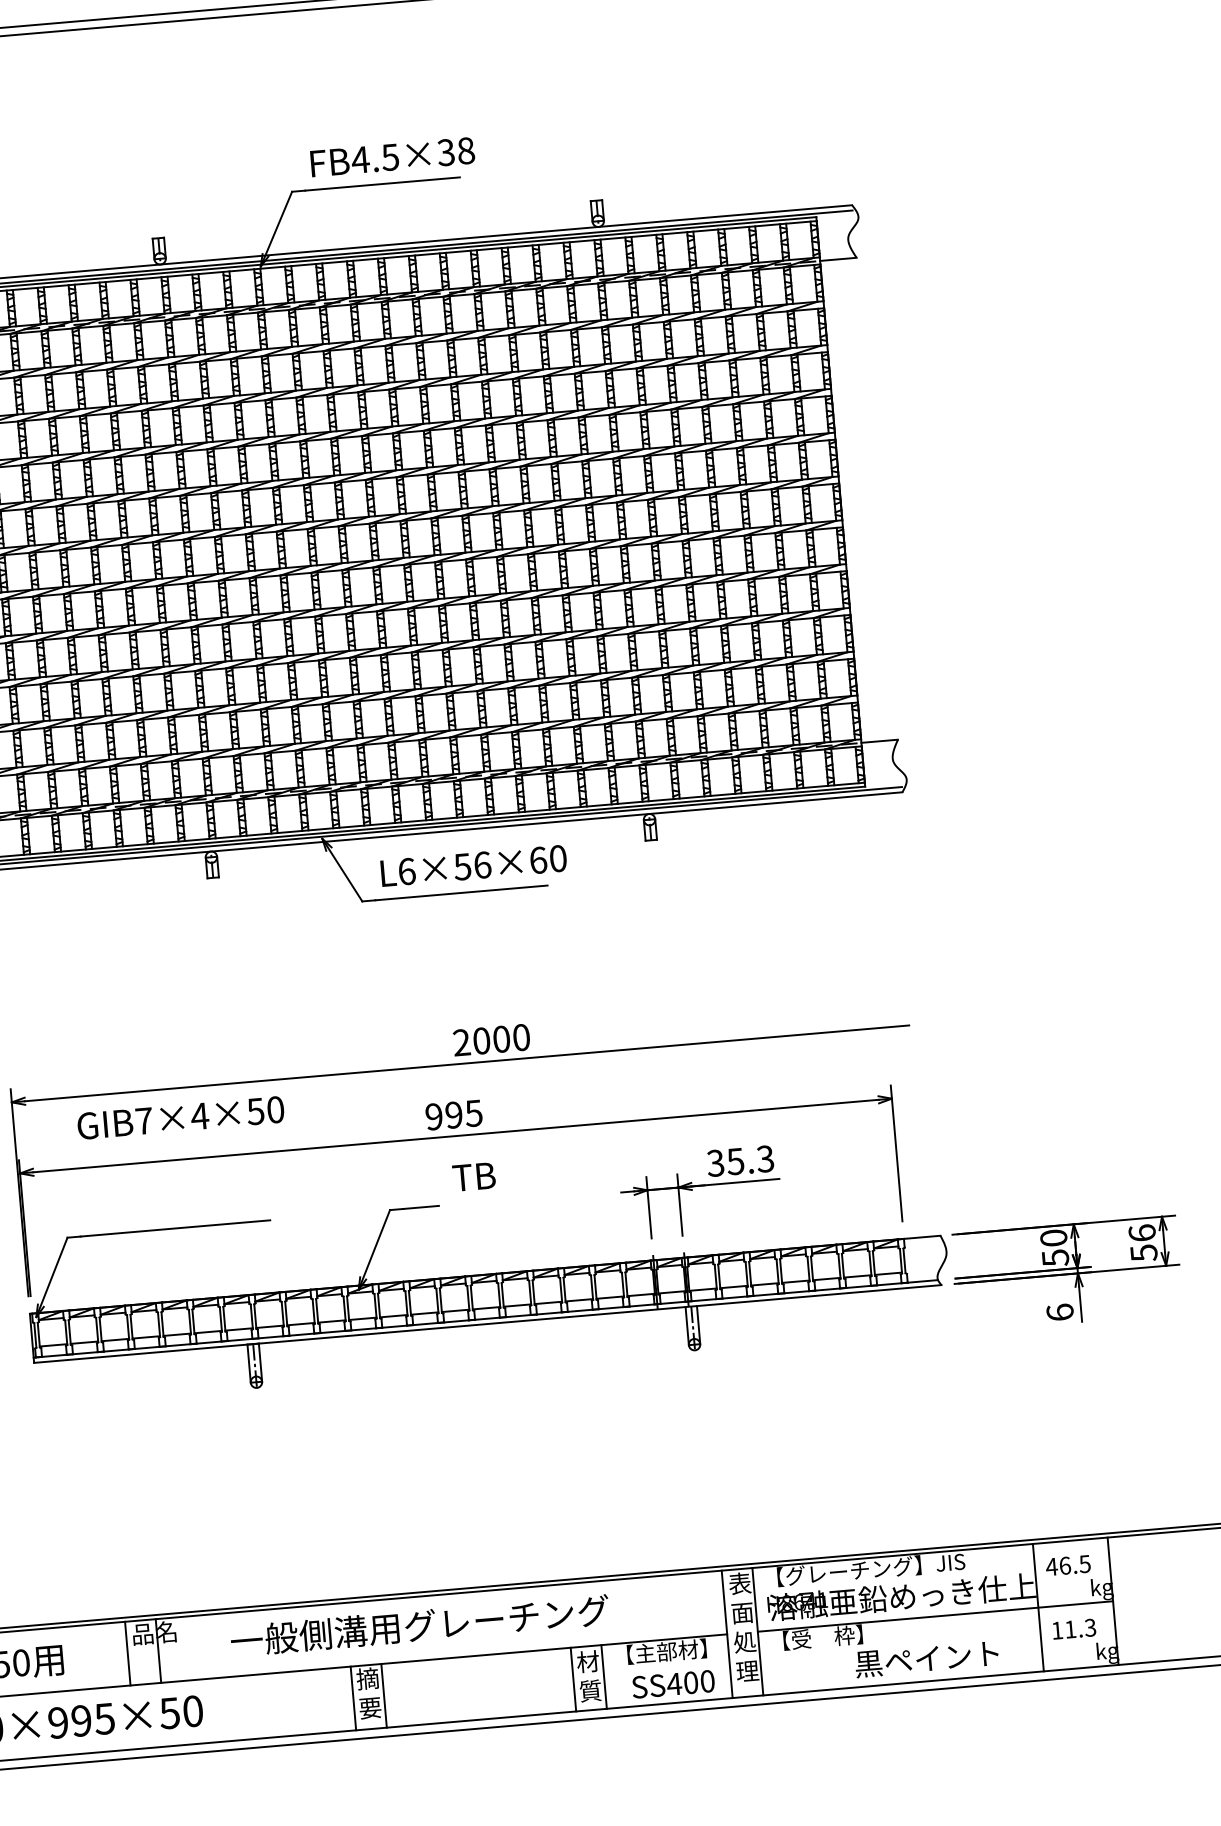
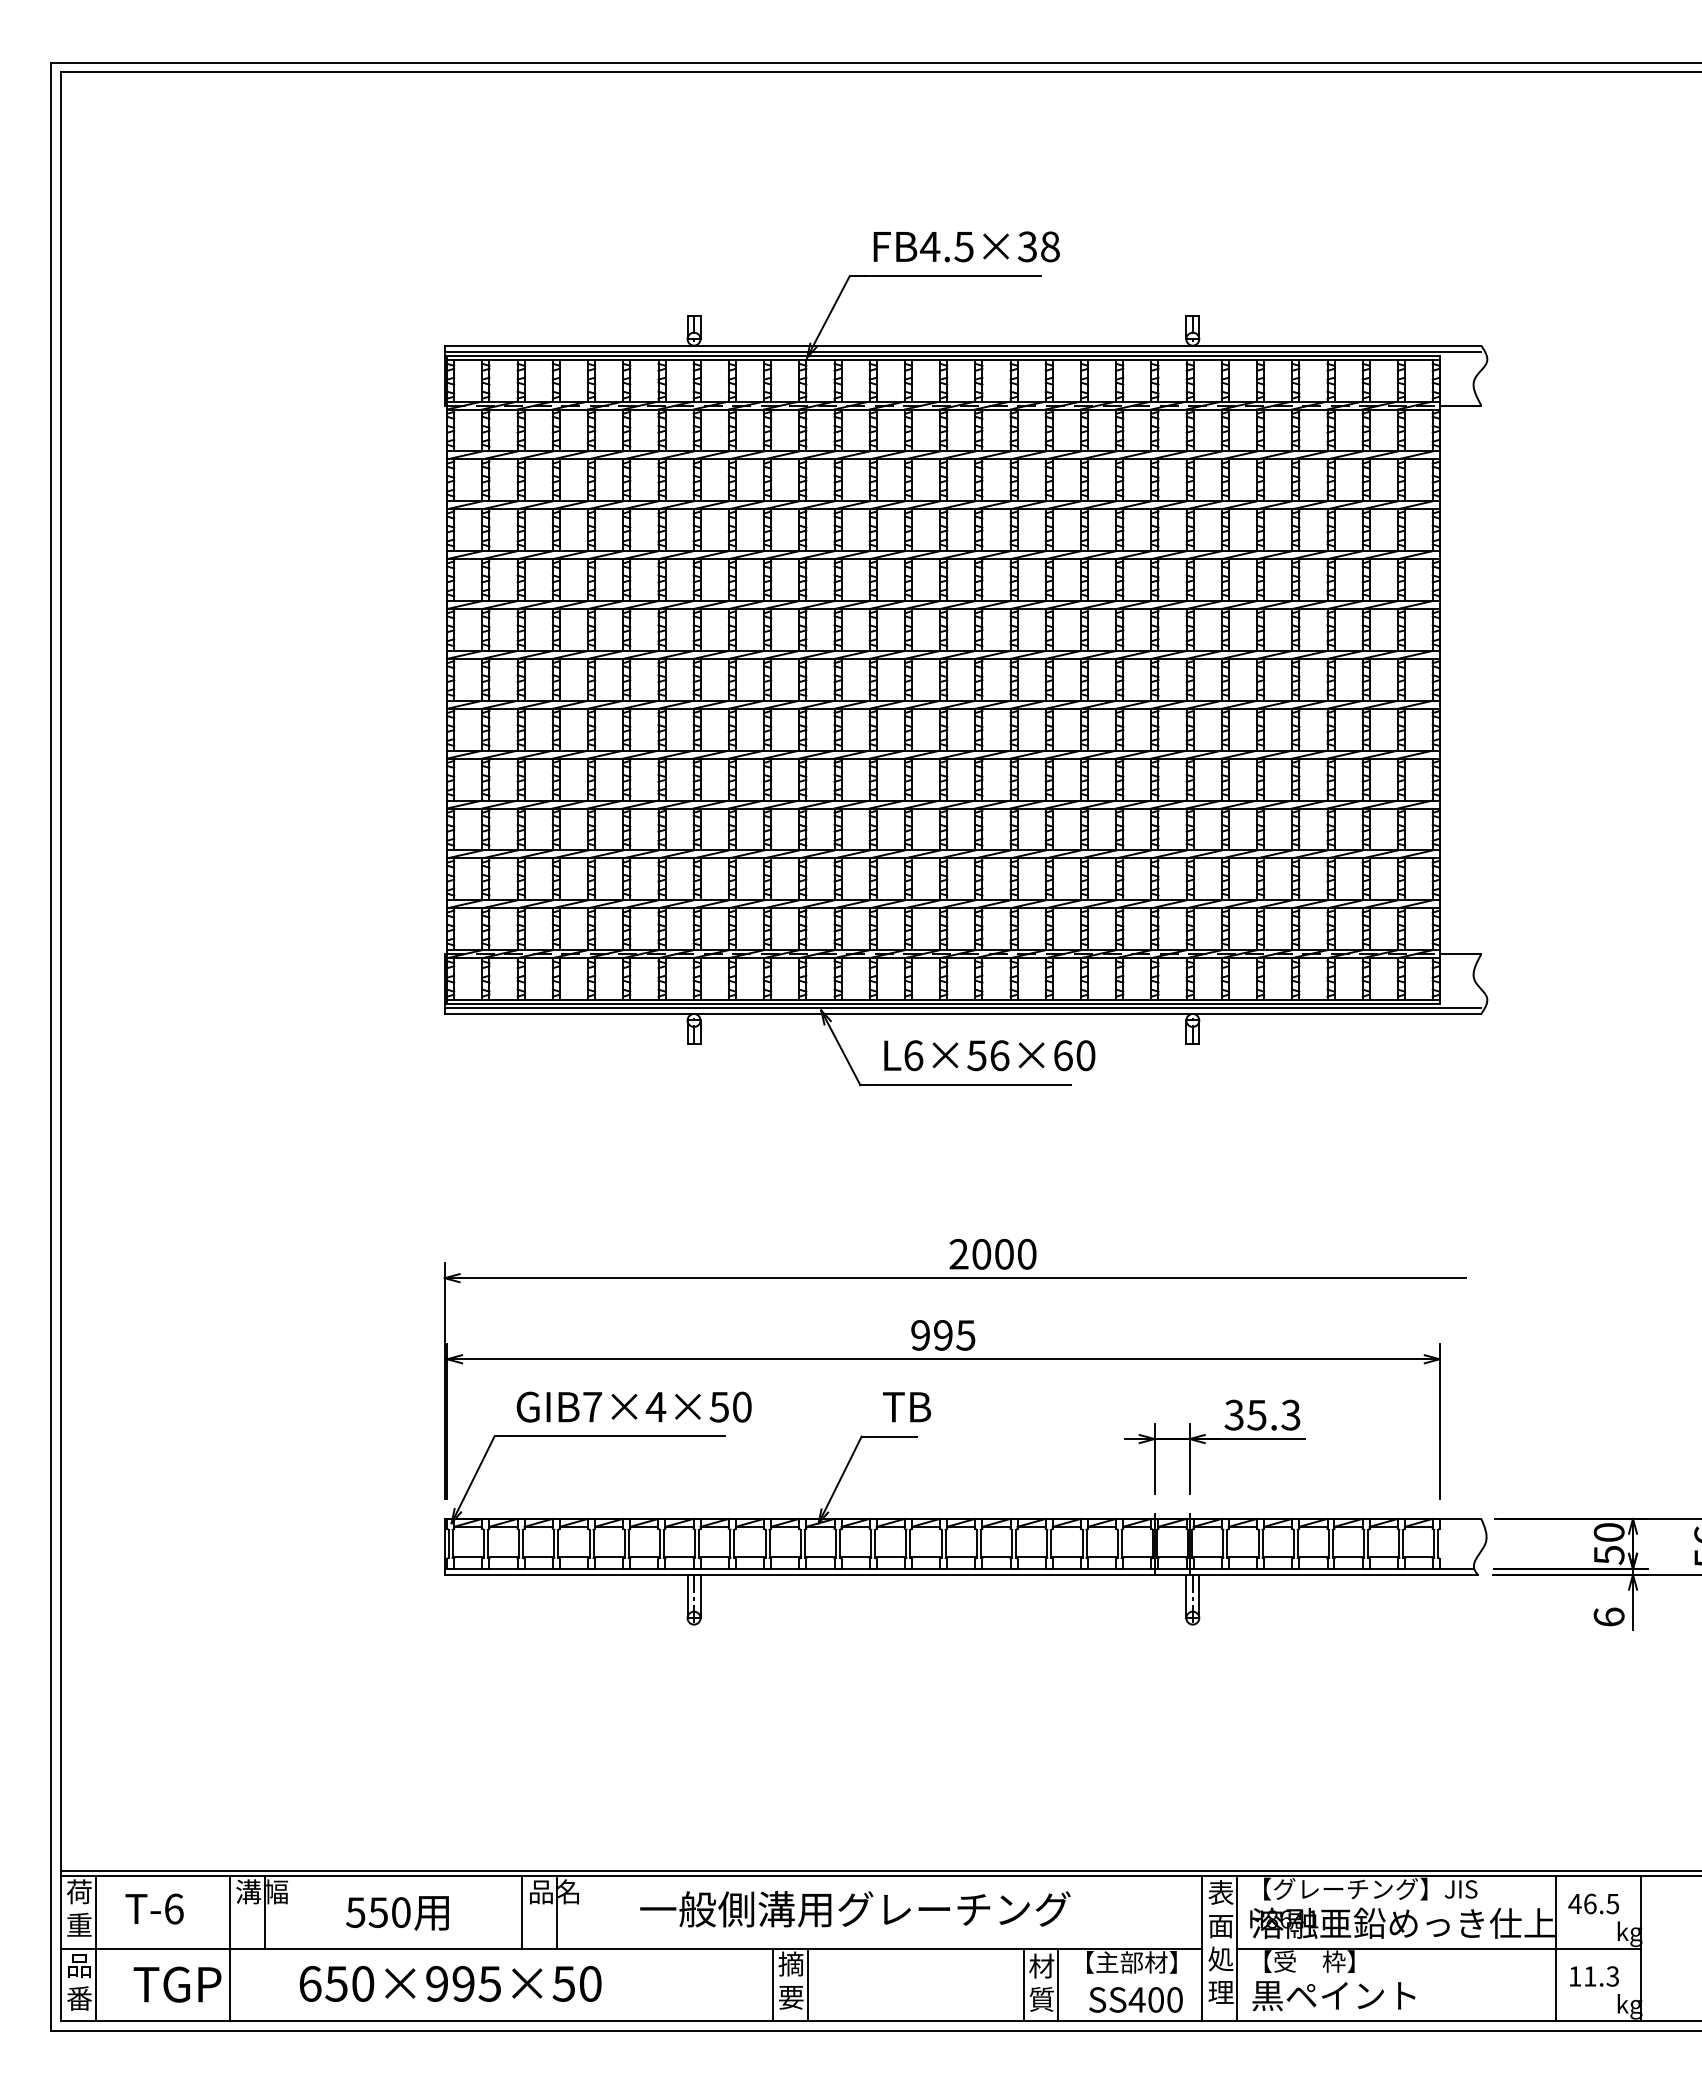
text: (180, 1117) -> (633, 1406), moved
text: (473, 1177) -> (906, 1407), moved
text: (926, 1659) -> (1333, 1996), moved

